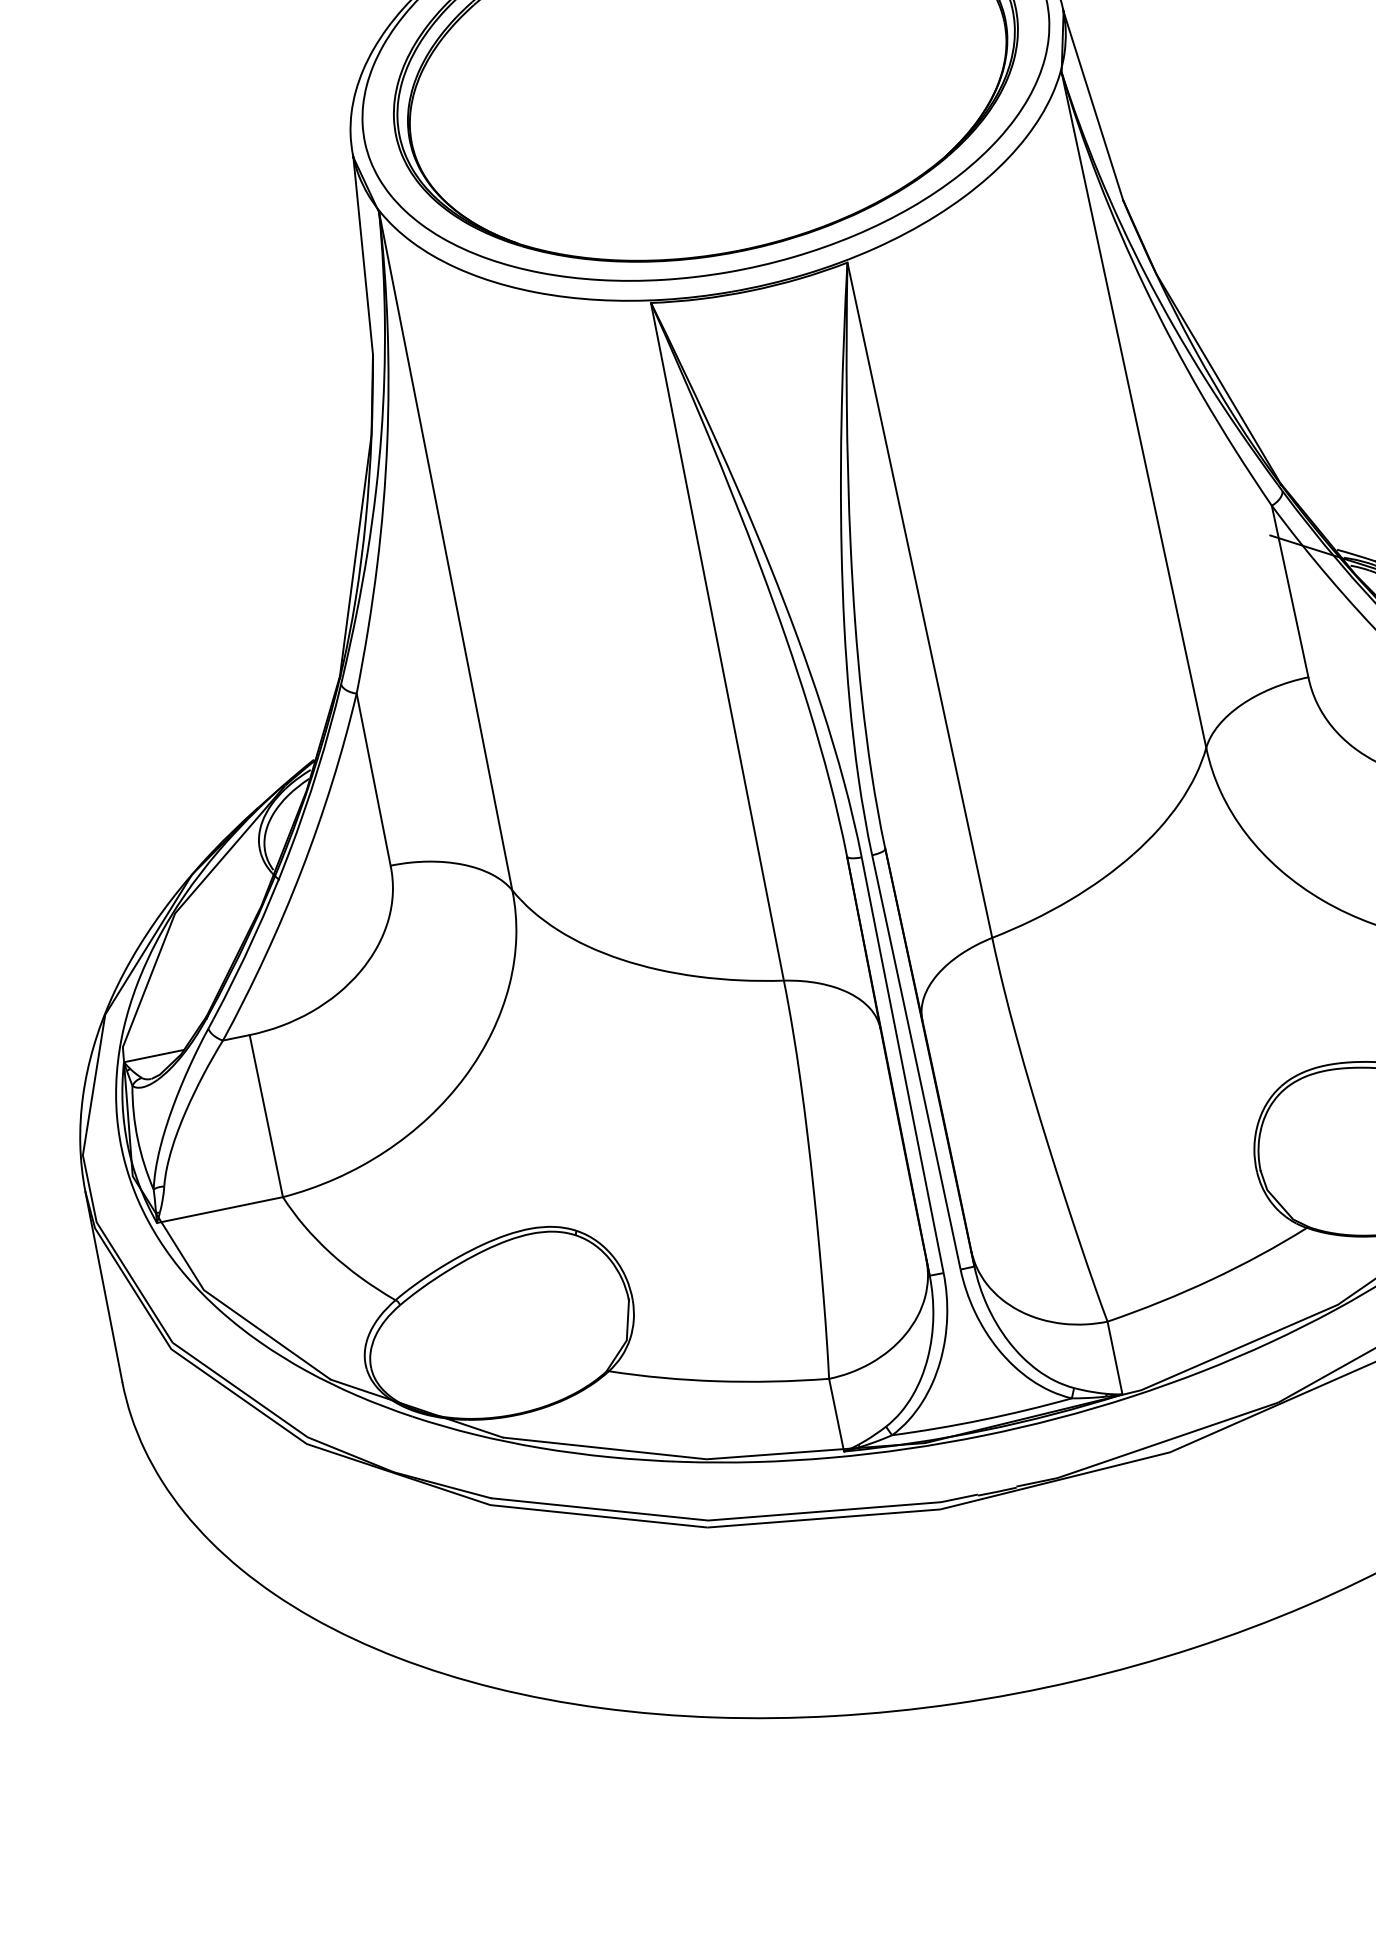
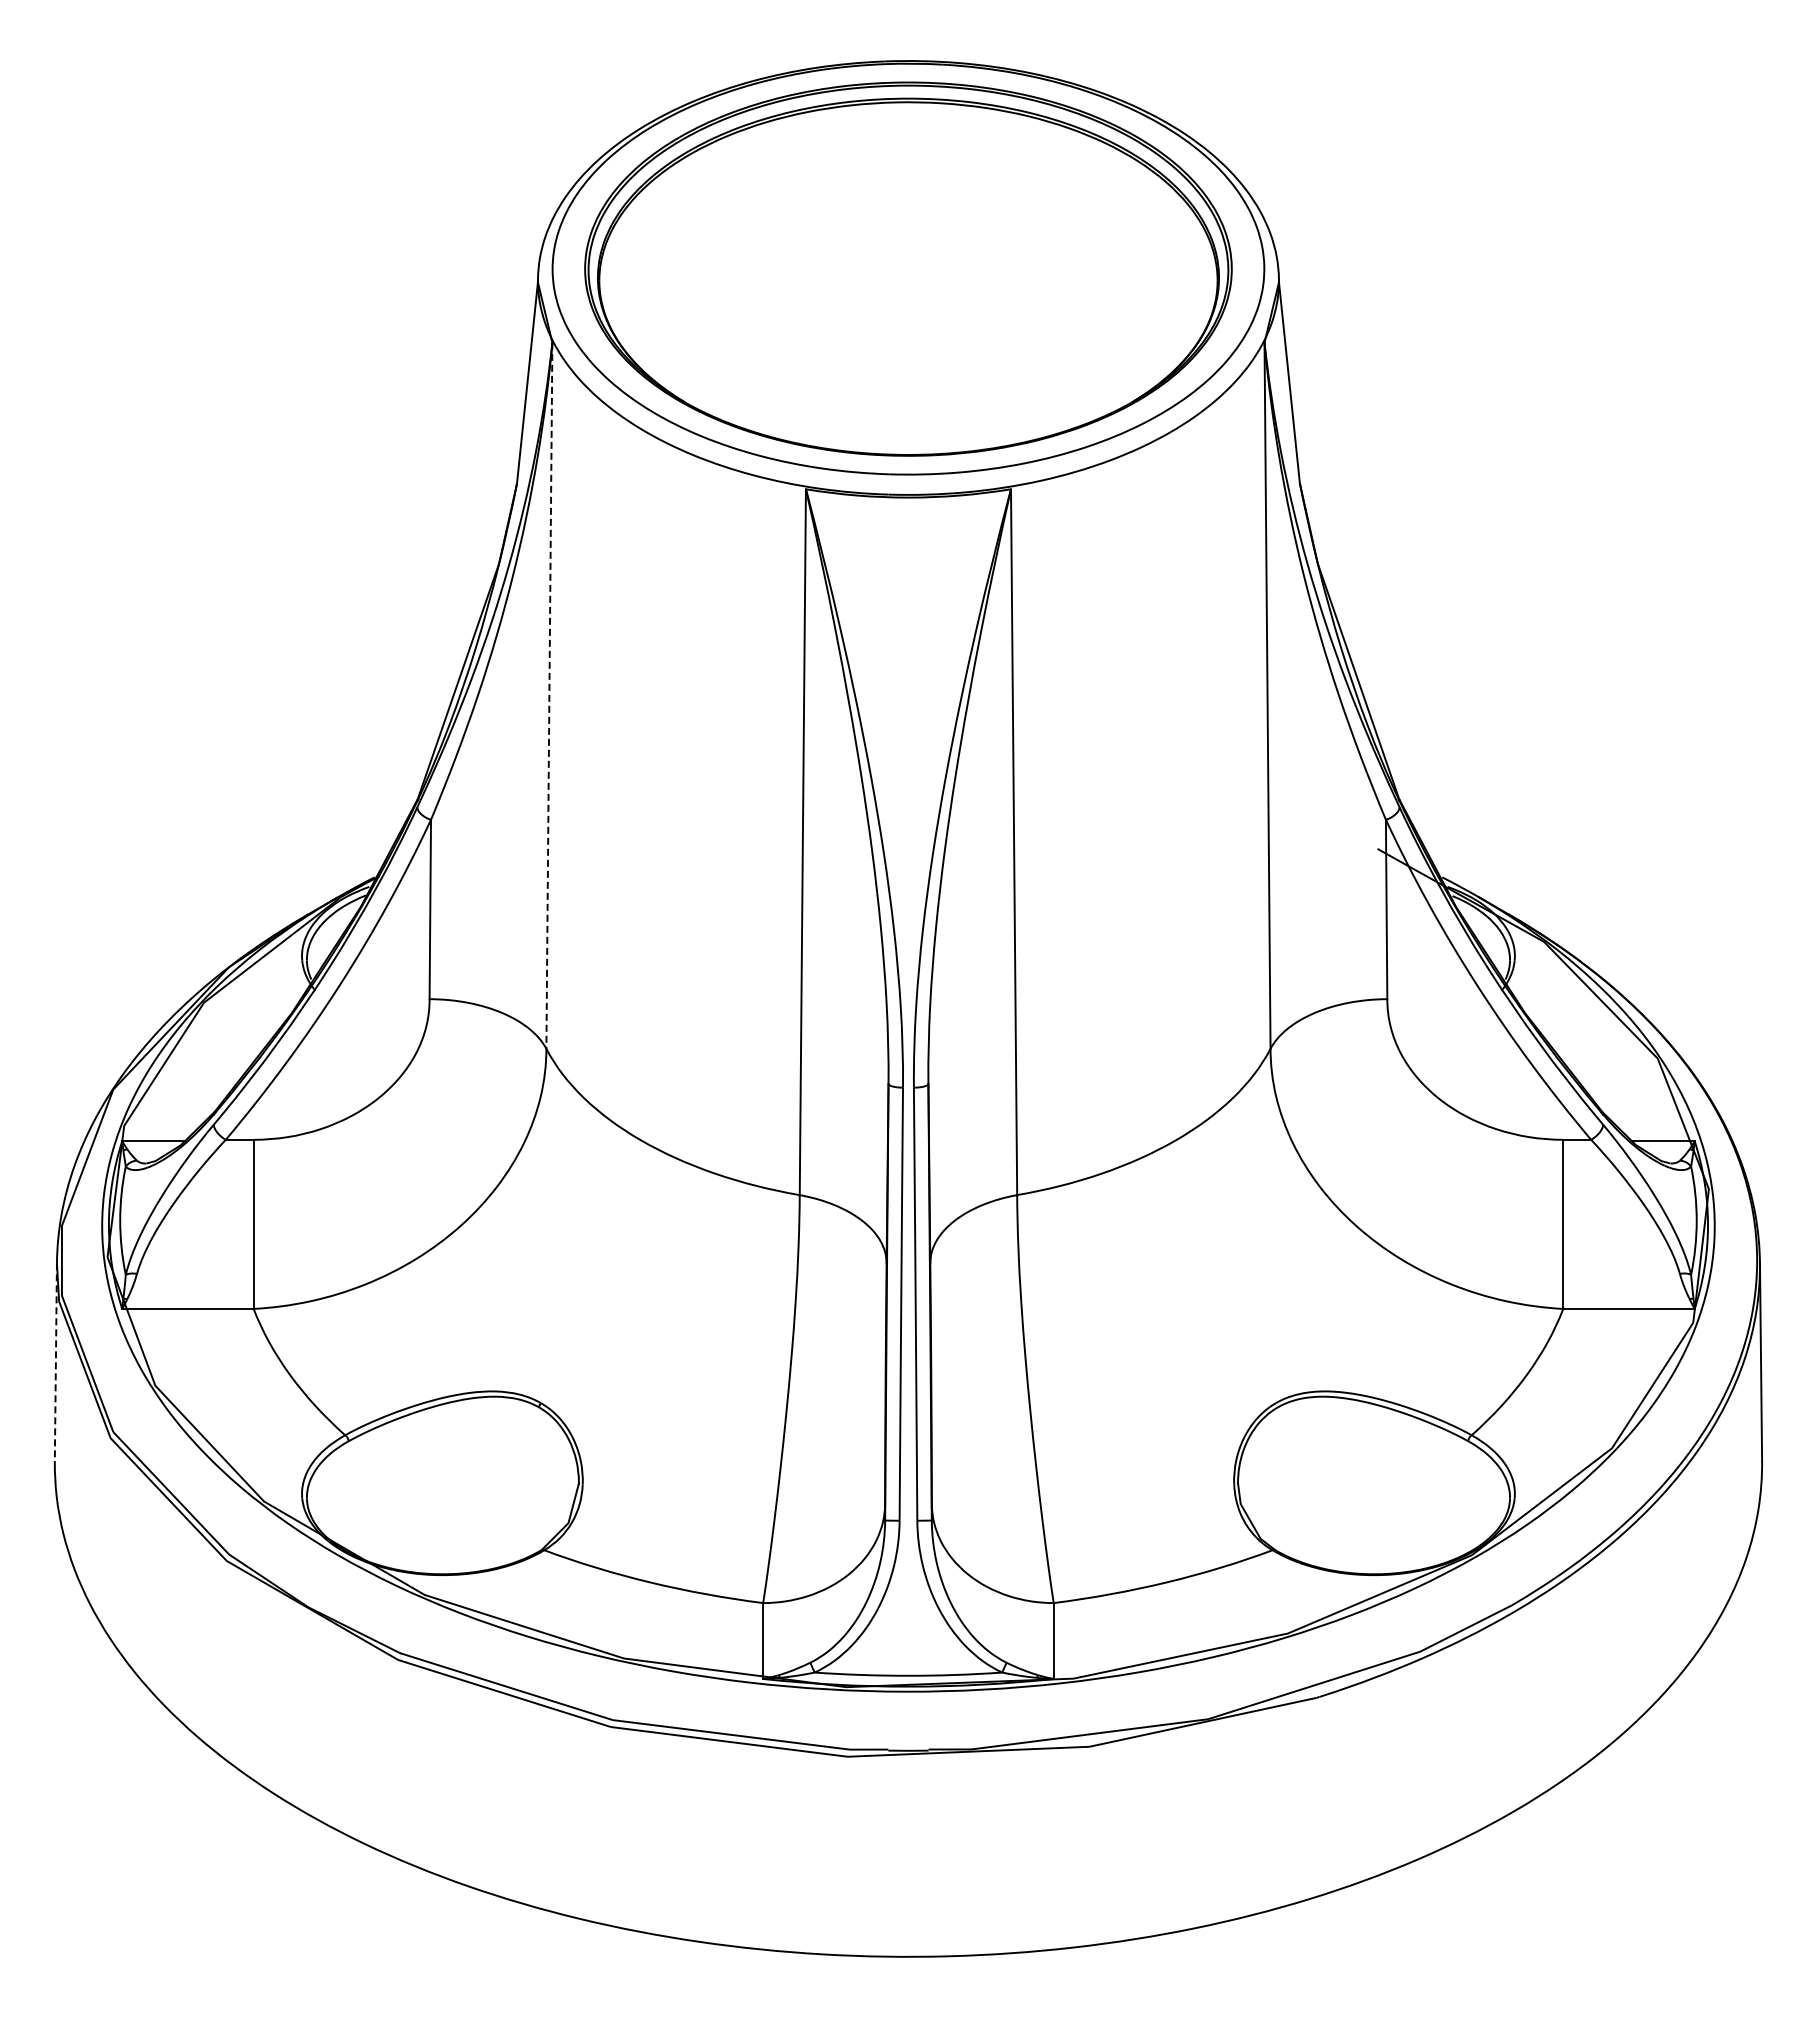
line: (445, 552) -> (549, 696), solid -> dashed
line: (103, 1287) -> (55, 1362), solid -> dashed

